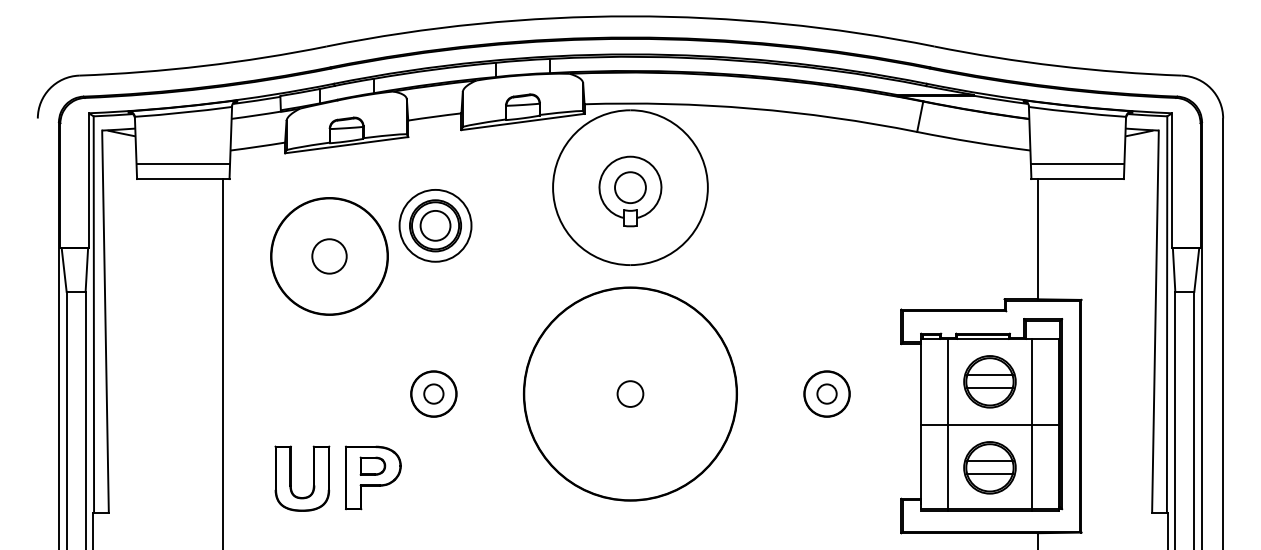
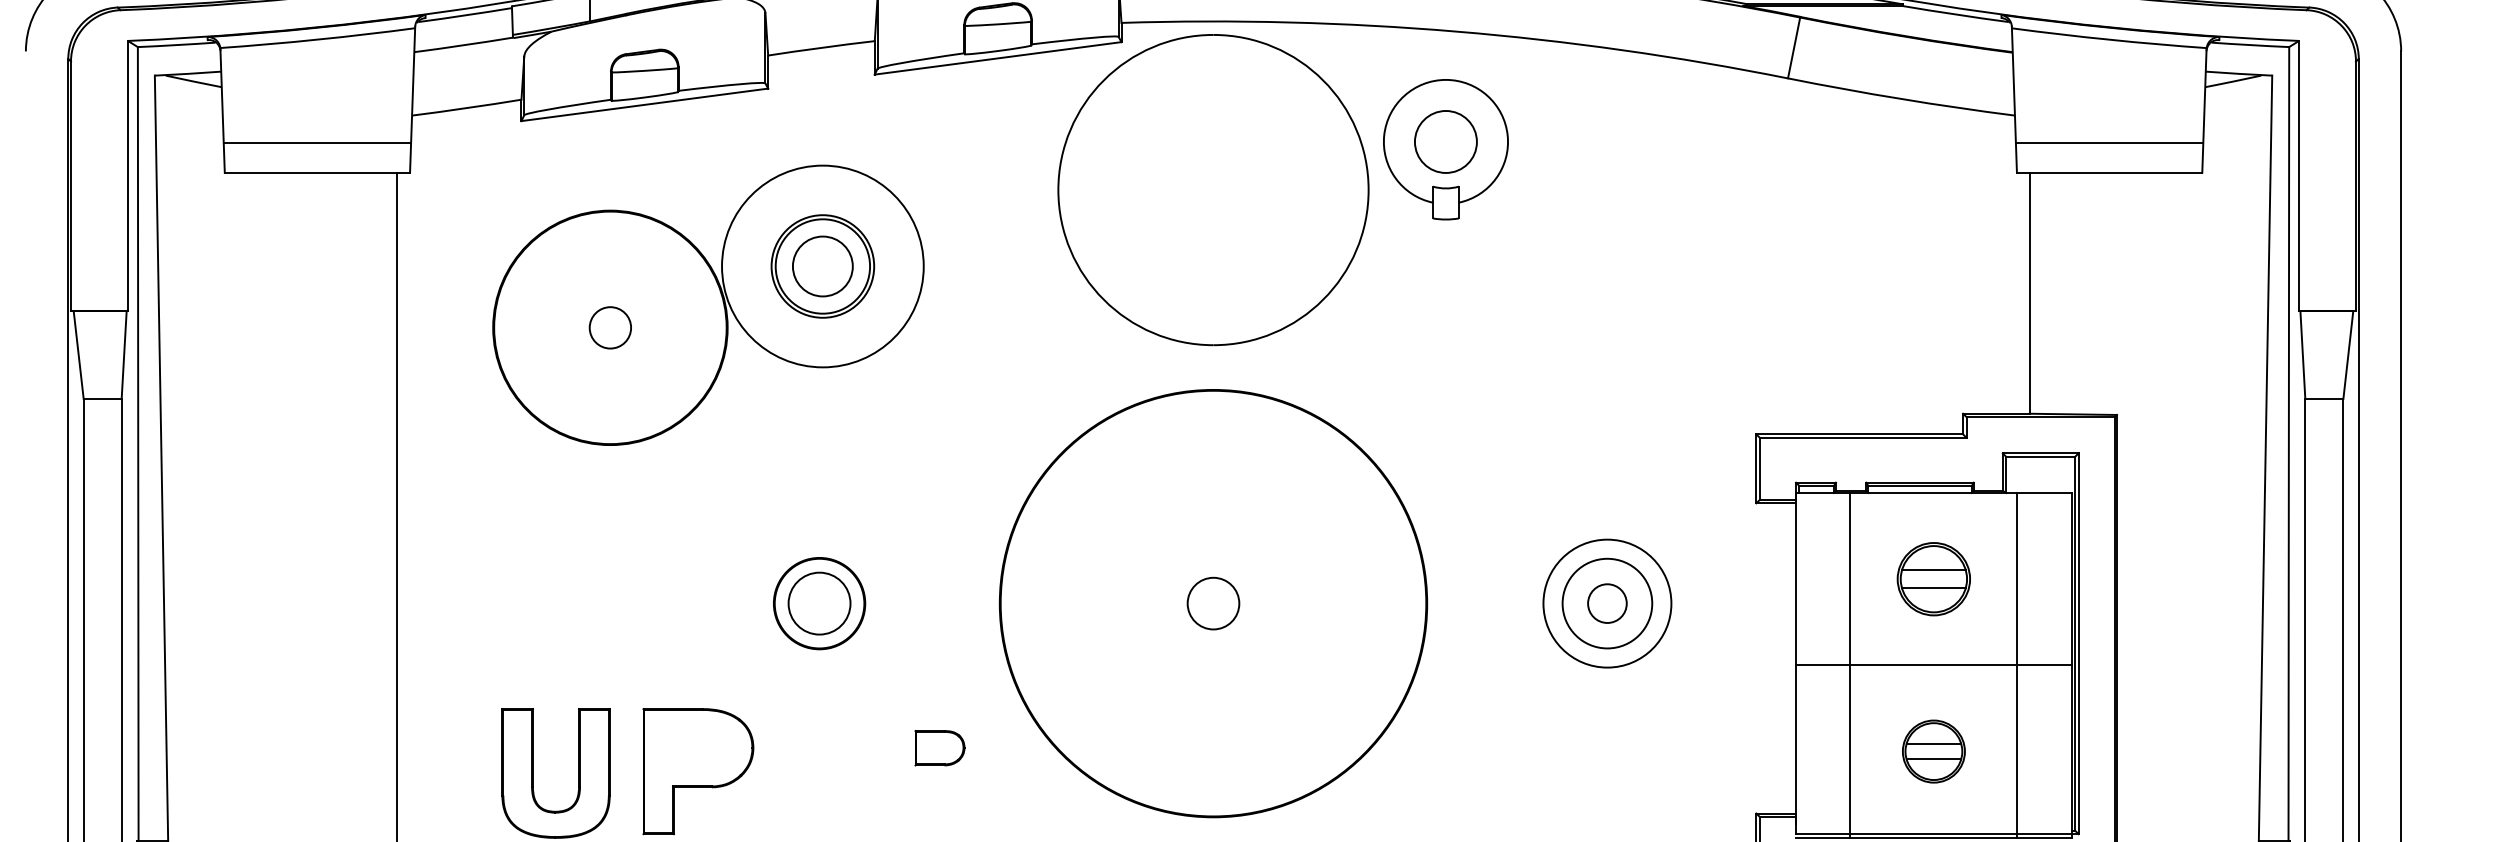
part: (630, 191) -> (1445, 149), moved
circle: (435, 225) -> (822, 265), size x1.4
circle: (329, 256) -> (610, 327), size x0.6
part: (989, 381) -> (1932, 578), size x0.7
circle: (433, 393) -> (818, 602), size x1.6
circle: (826, 393) -> (1606, 602), size x1.4
part: (372, 465) -> (939, 746), moved
part: (989, 467) -> (1932, 750), size x0.6

